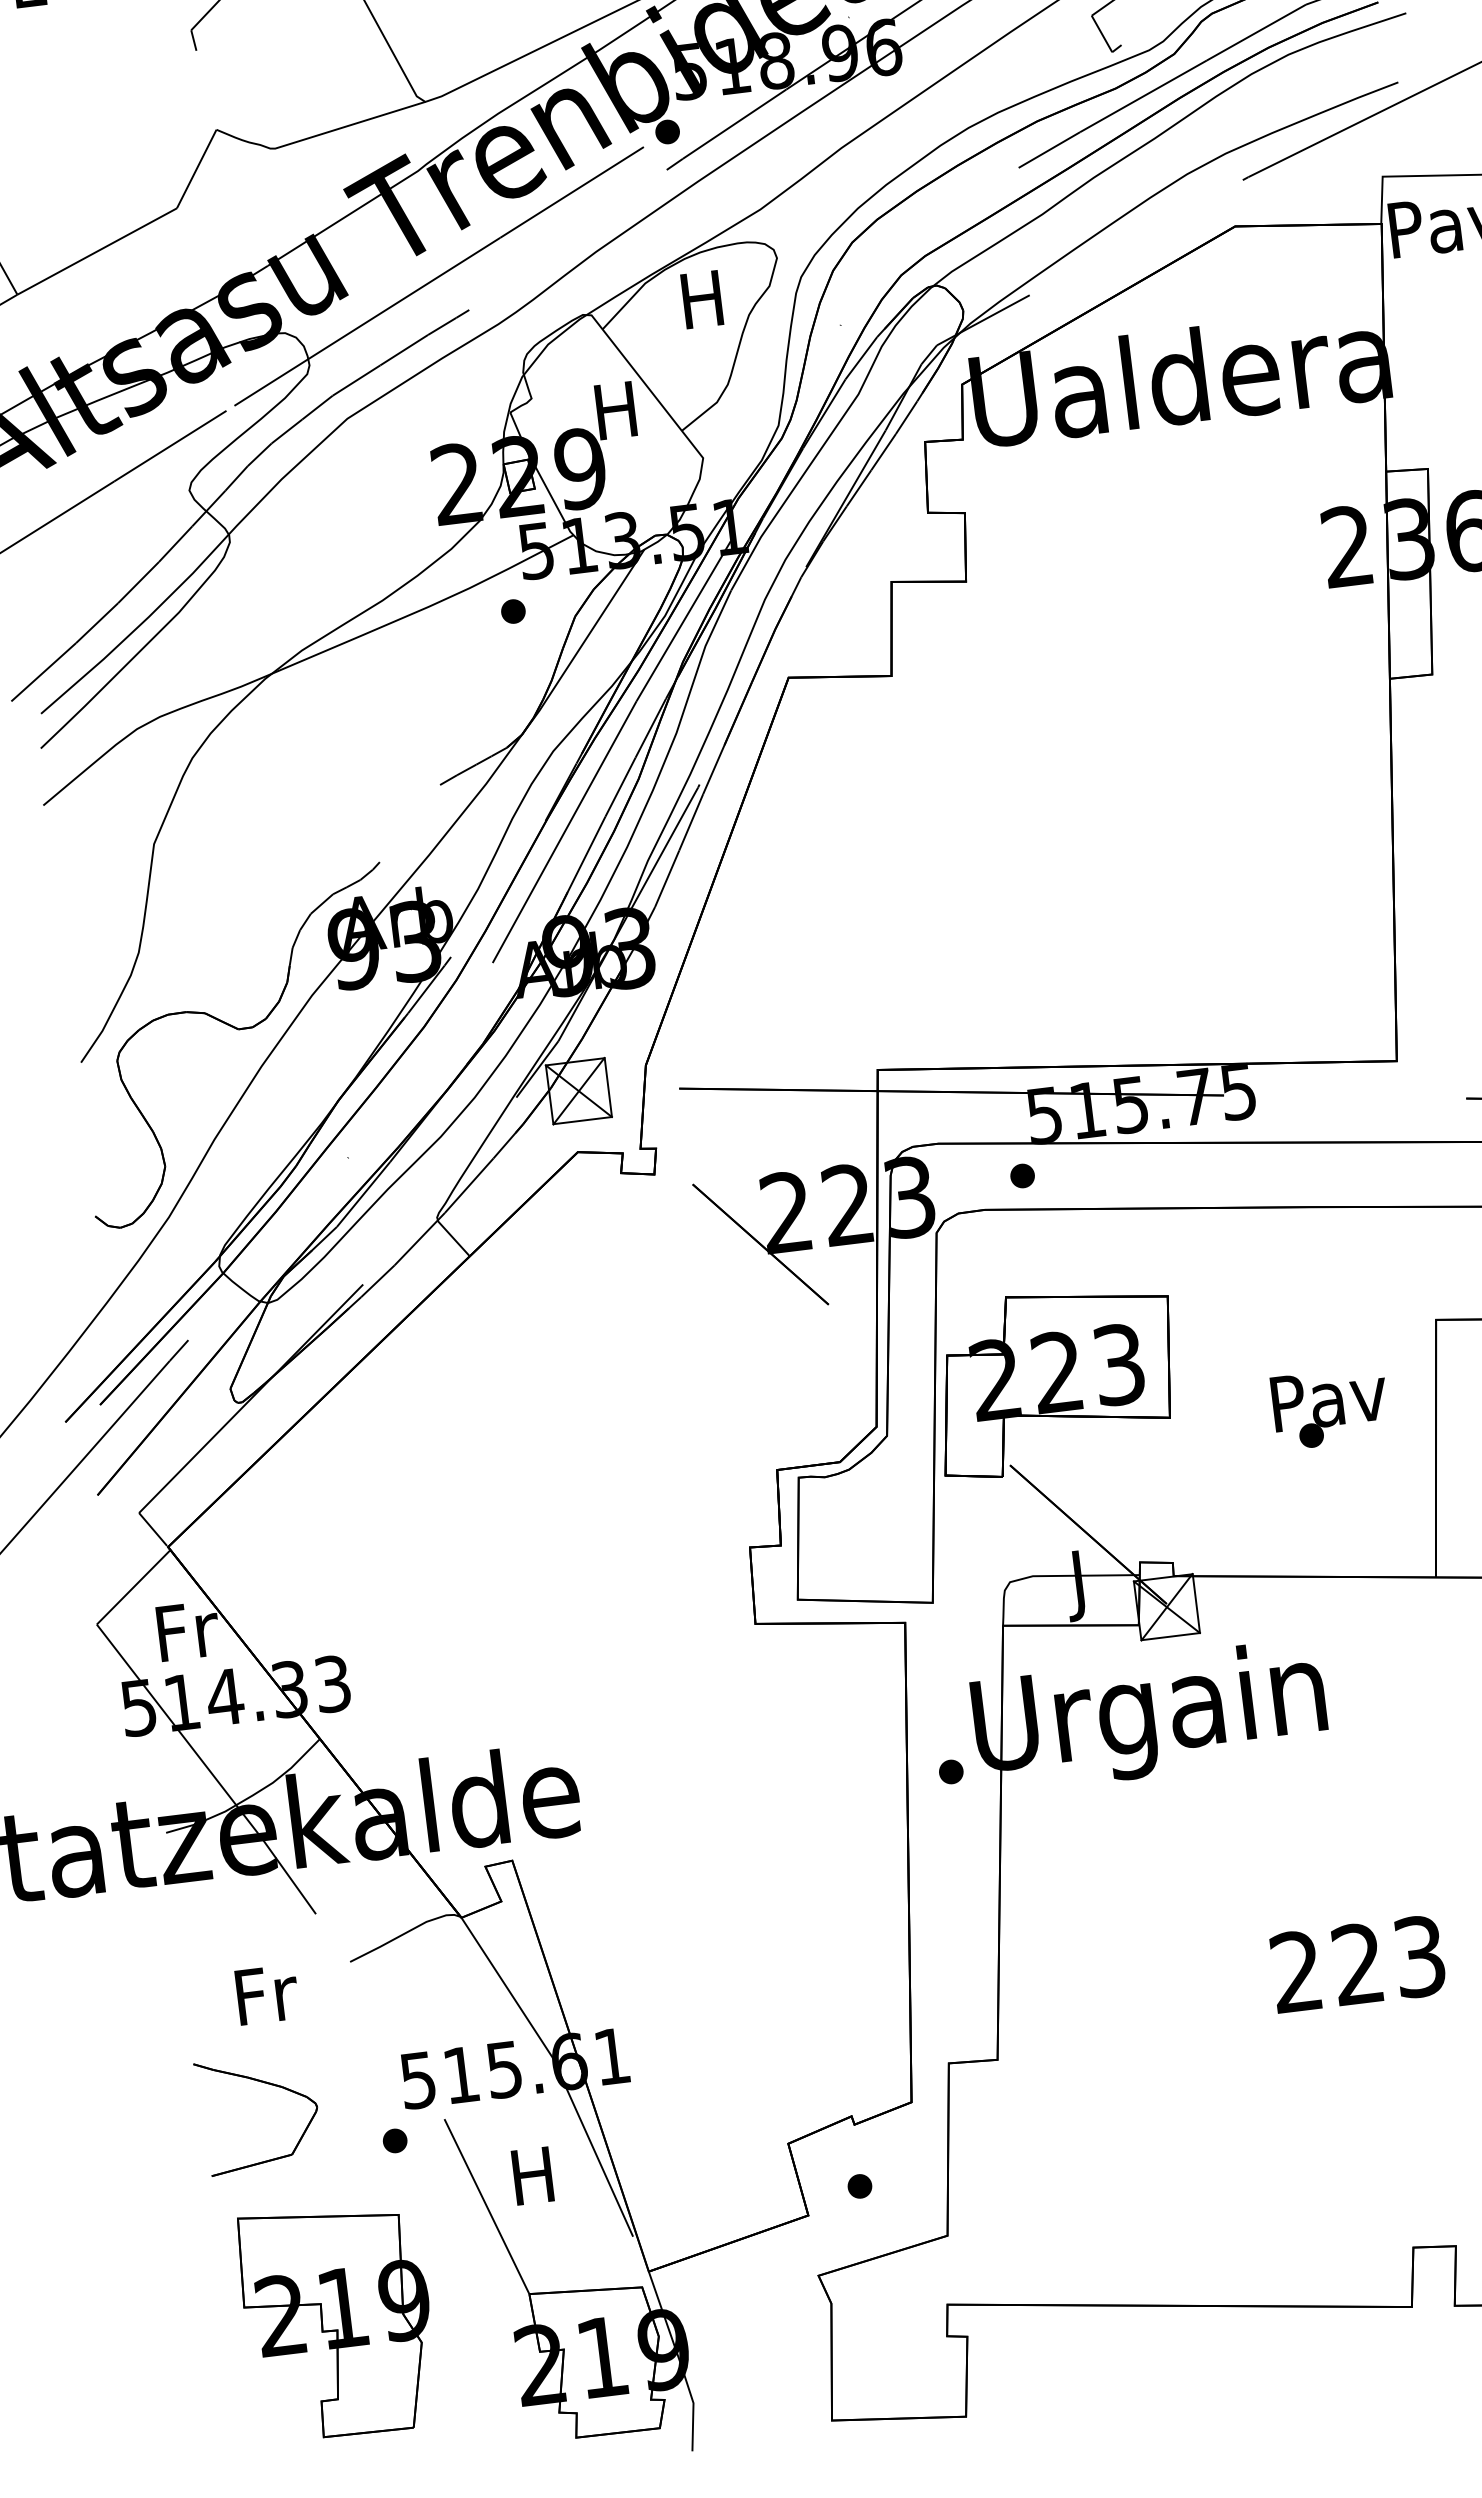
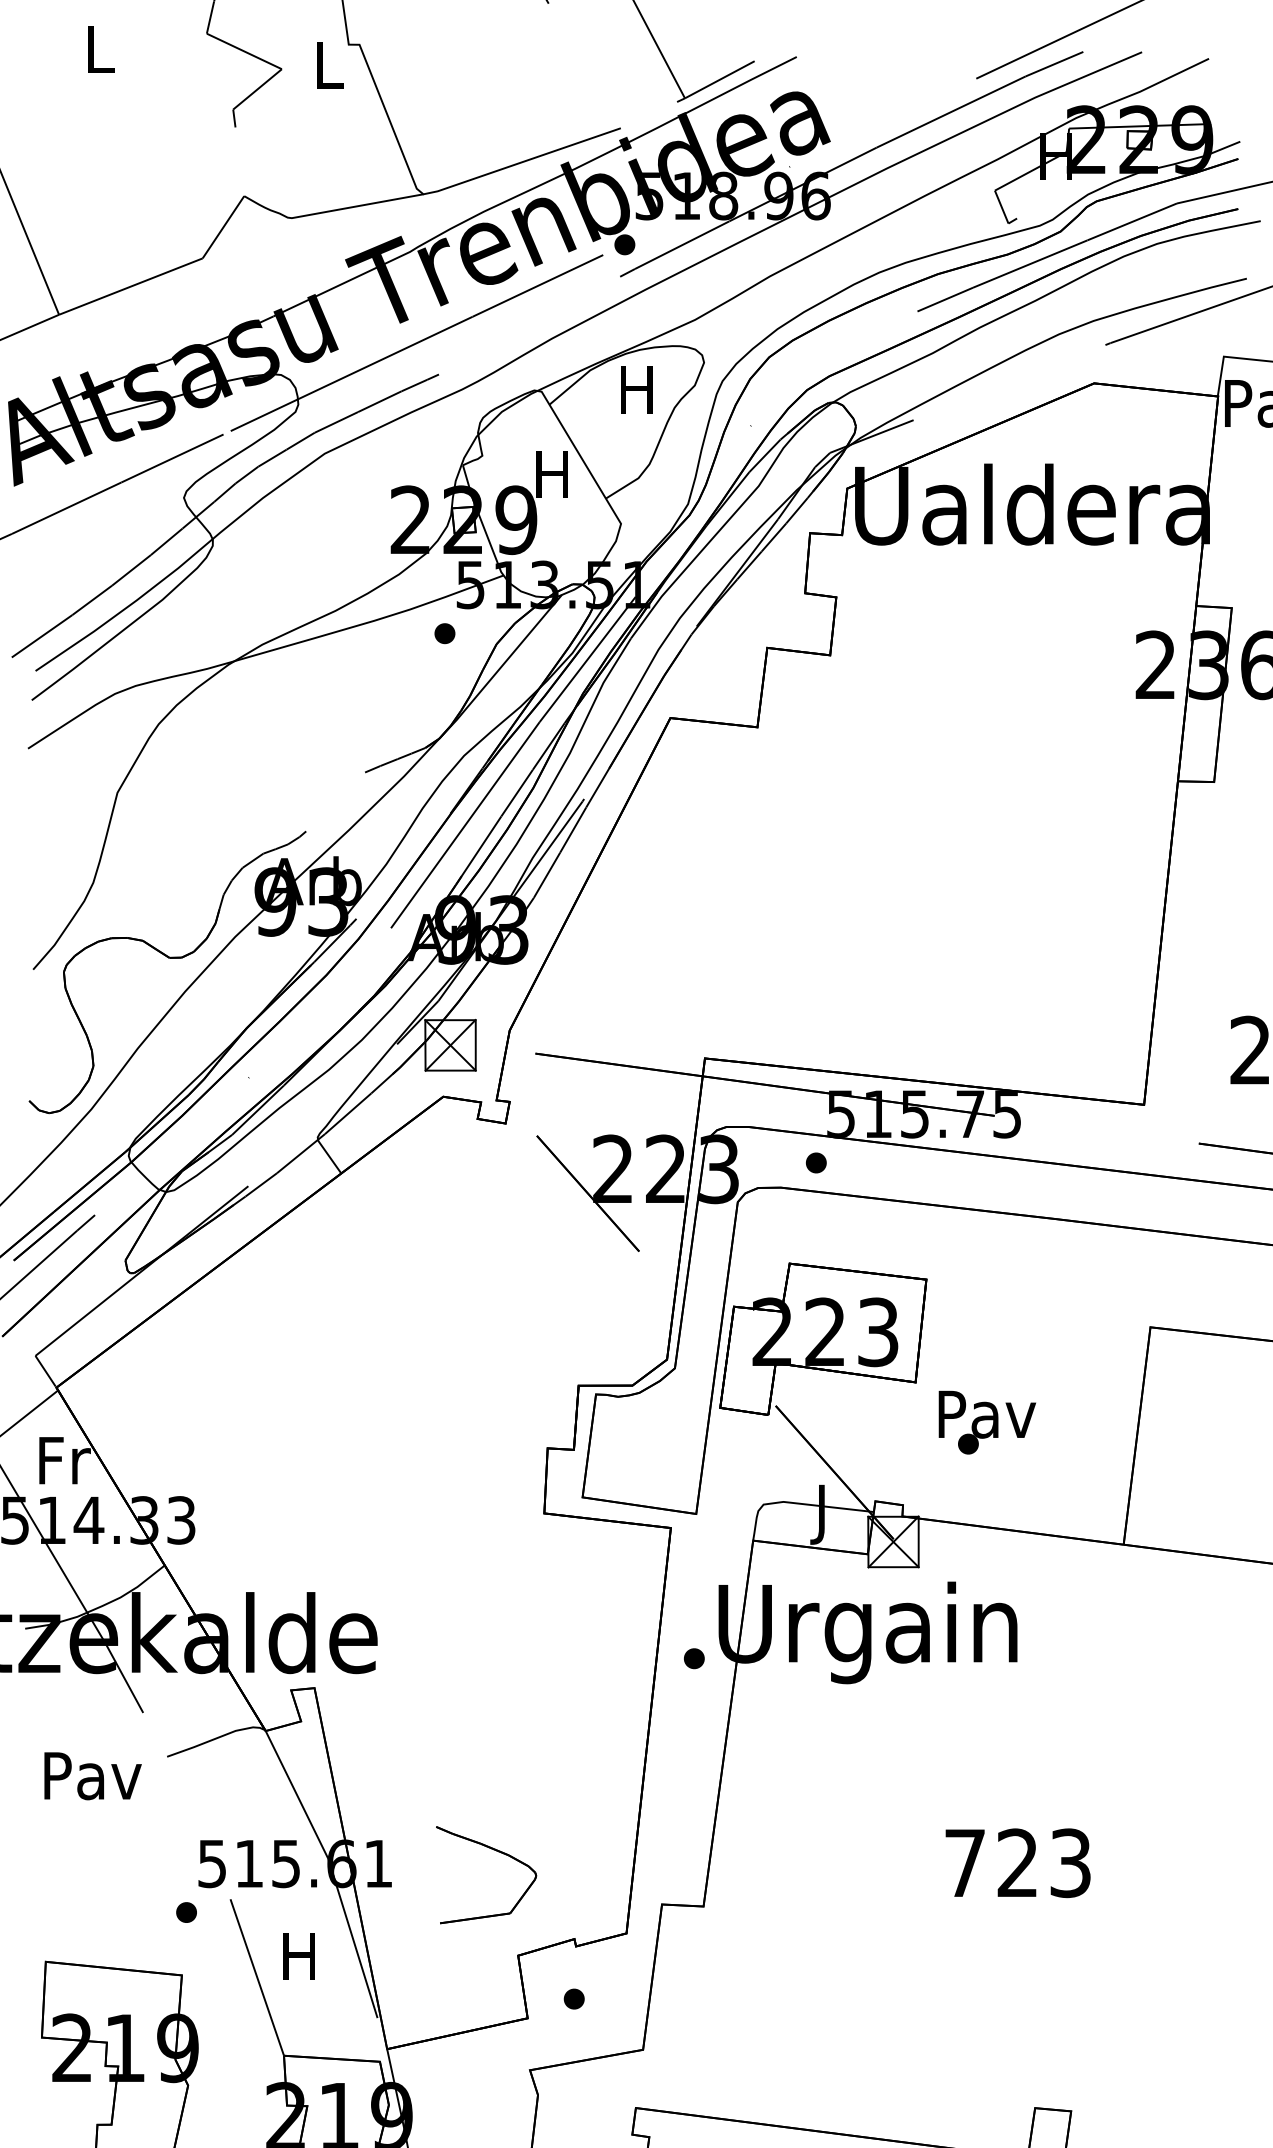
text: (1329, 1407) -> (986, 1422), moved
text: (1295, 1971) -> (964, 1862), 223 -> 723
text: (265, 1995) -> (92, 1776), Fr -> Pav
part: (269, 2085) -> (498, 1852), moved

